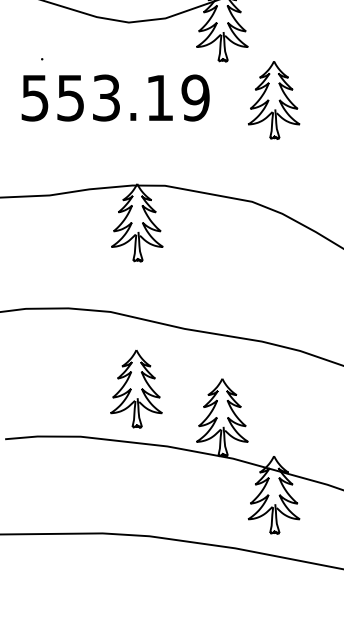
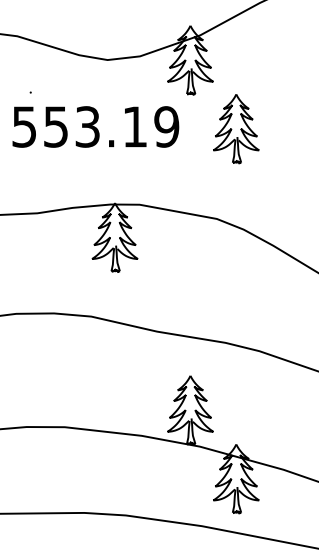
part: (136, 389) -> (114, 385), removed

